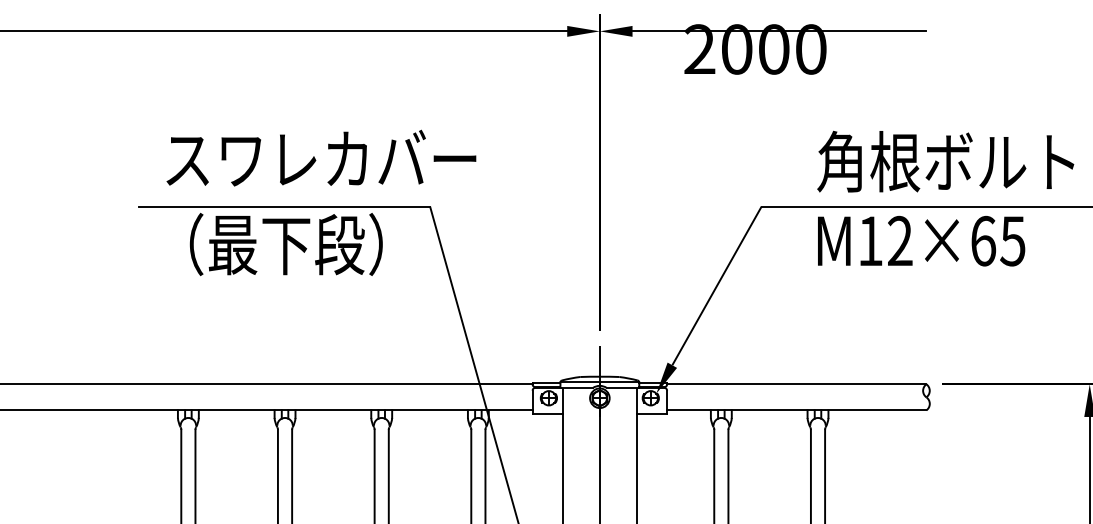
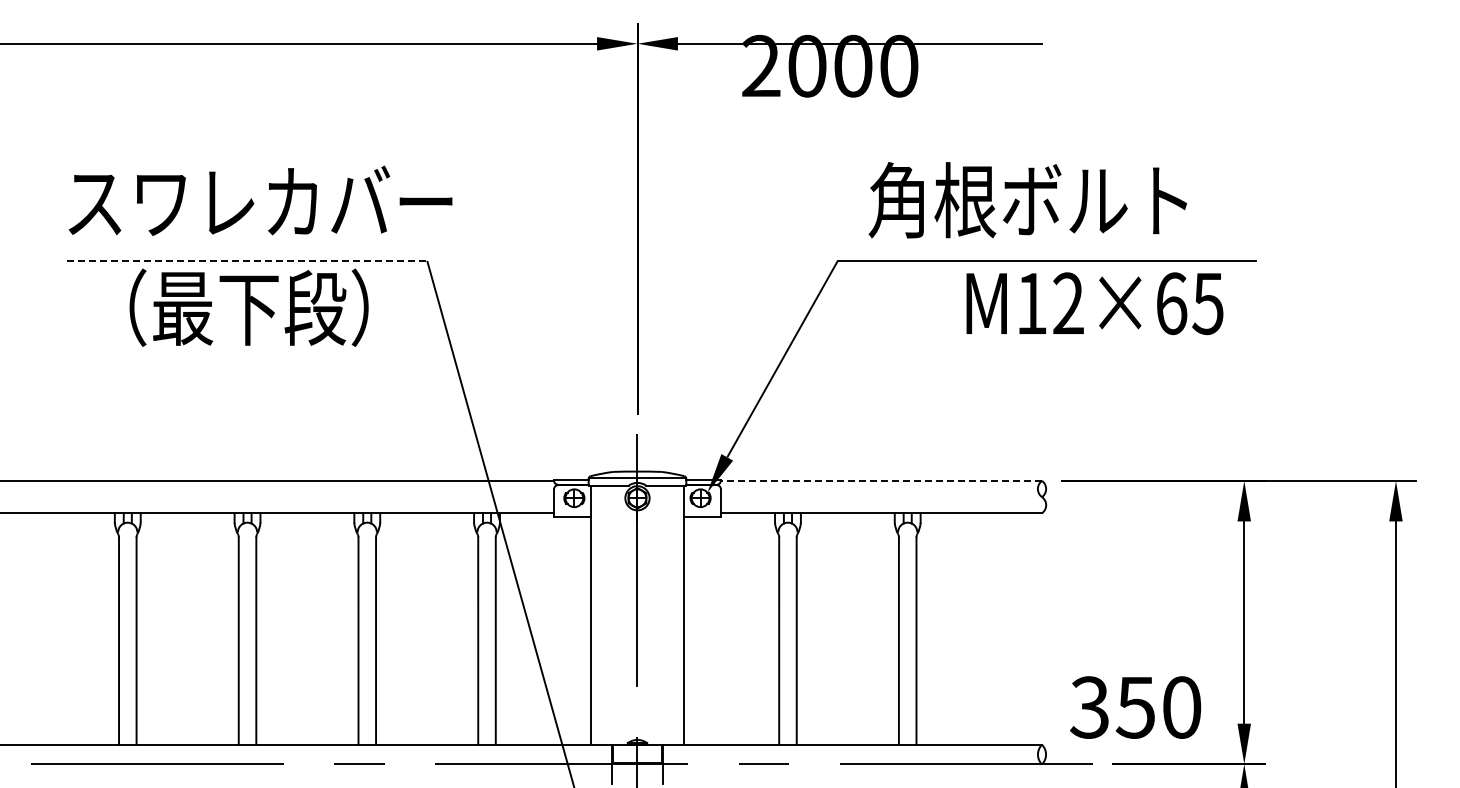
text: (321, 157) -> (260, 200), moved
text: (945, 161) -> (1027, 200), moved
line: (285, 206) -> (247, 260), solid -> dashed
text: (921, 241) -> (1094, 303), moved
line: (796, 383) -> (881, 480), solid -> dashed

